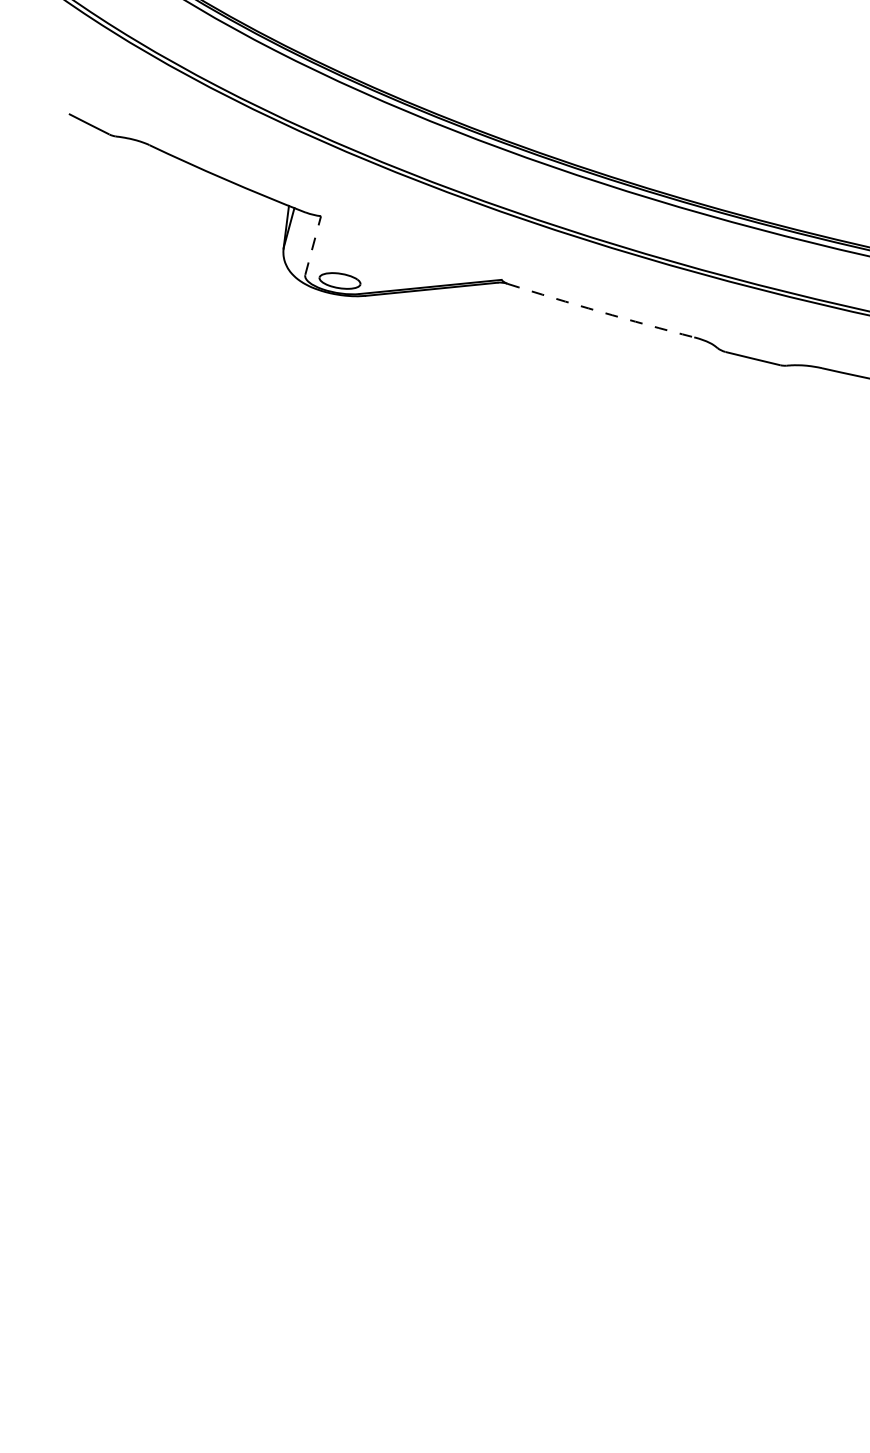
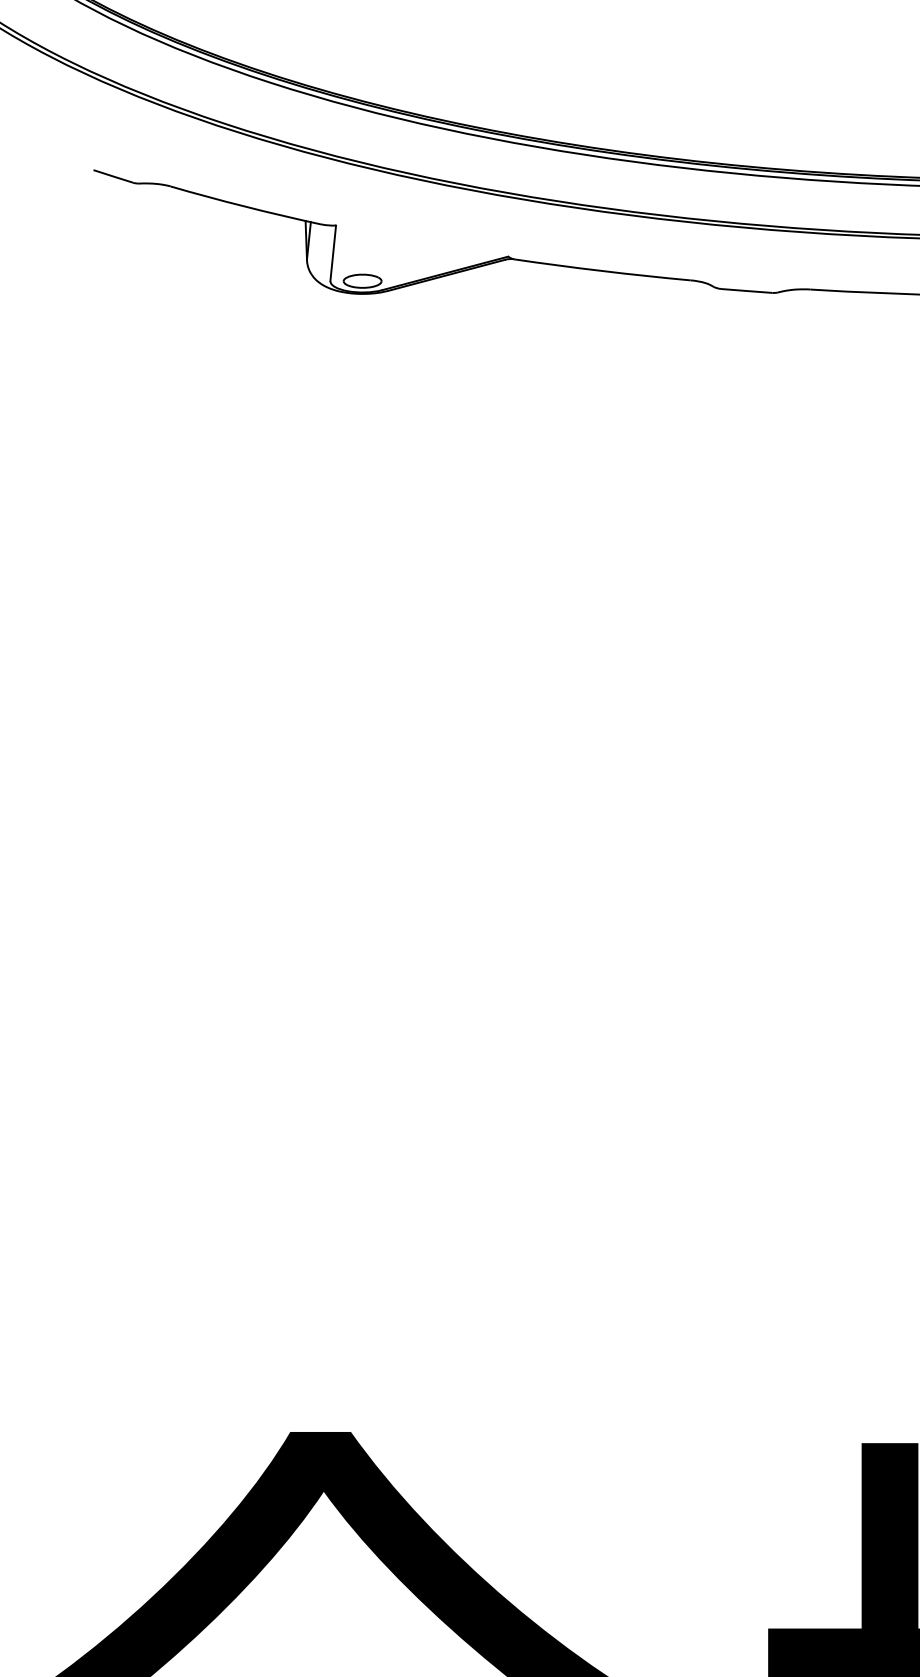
line: (313, 245) -> (333, 253), dashed -> solid
arc: (600, 312) -> (602, 271), dashed -> solid

